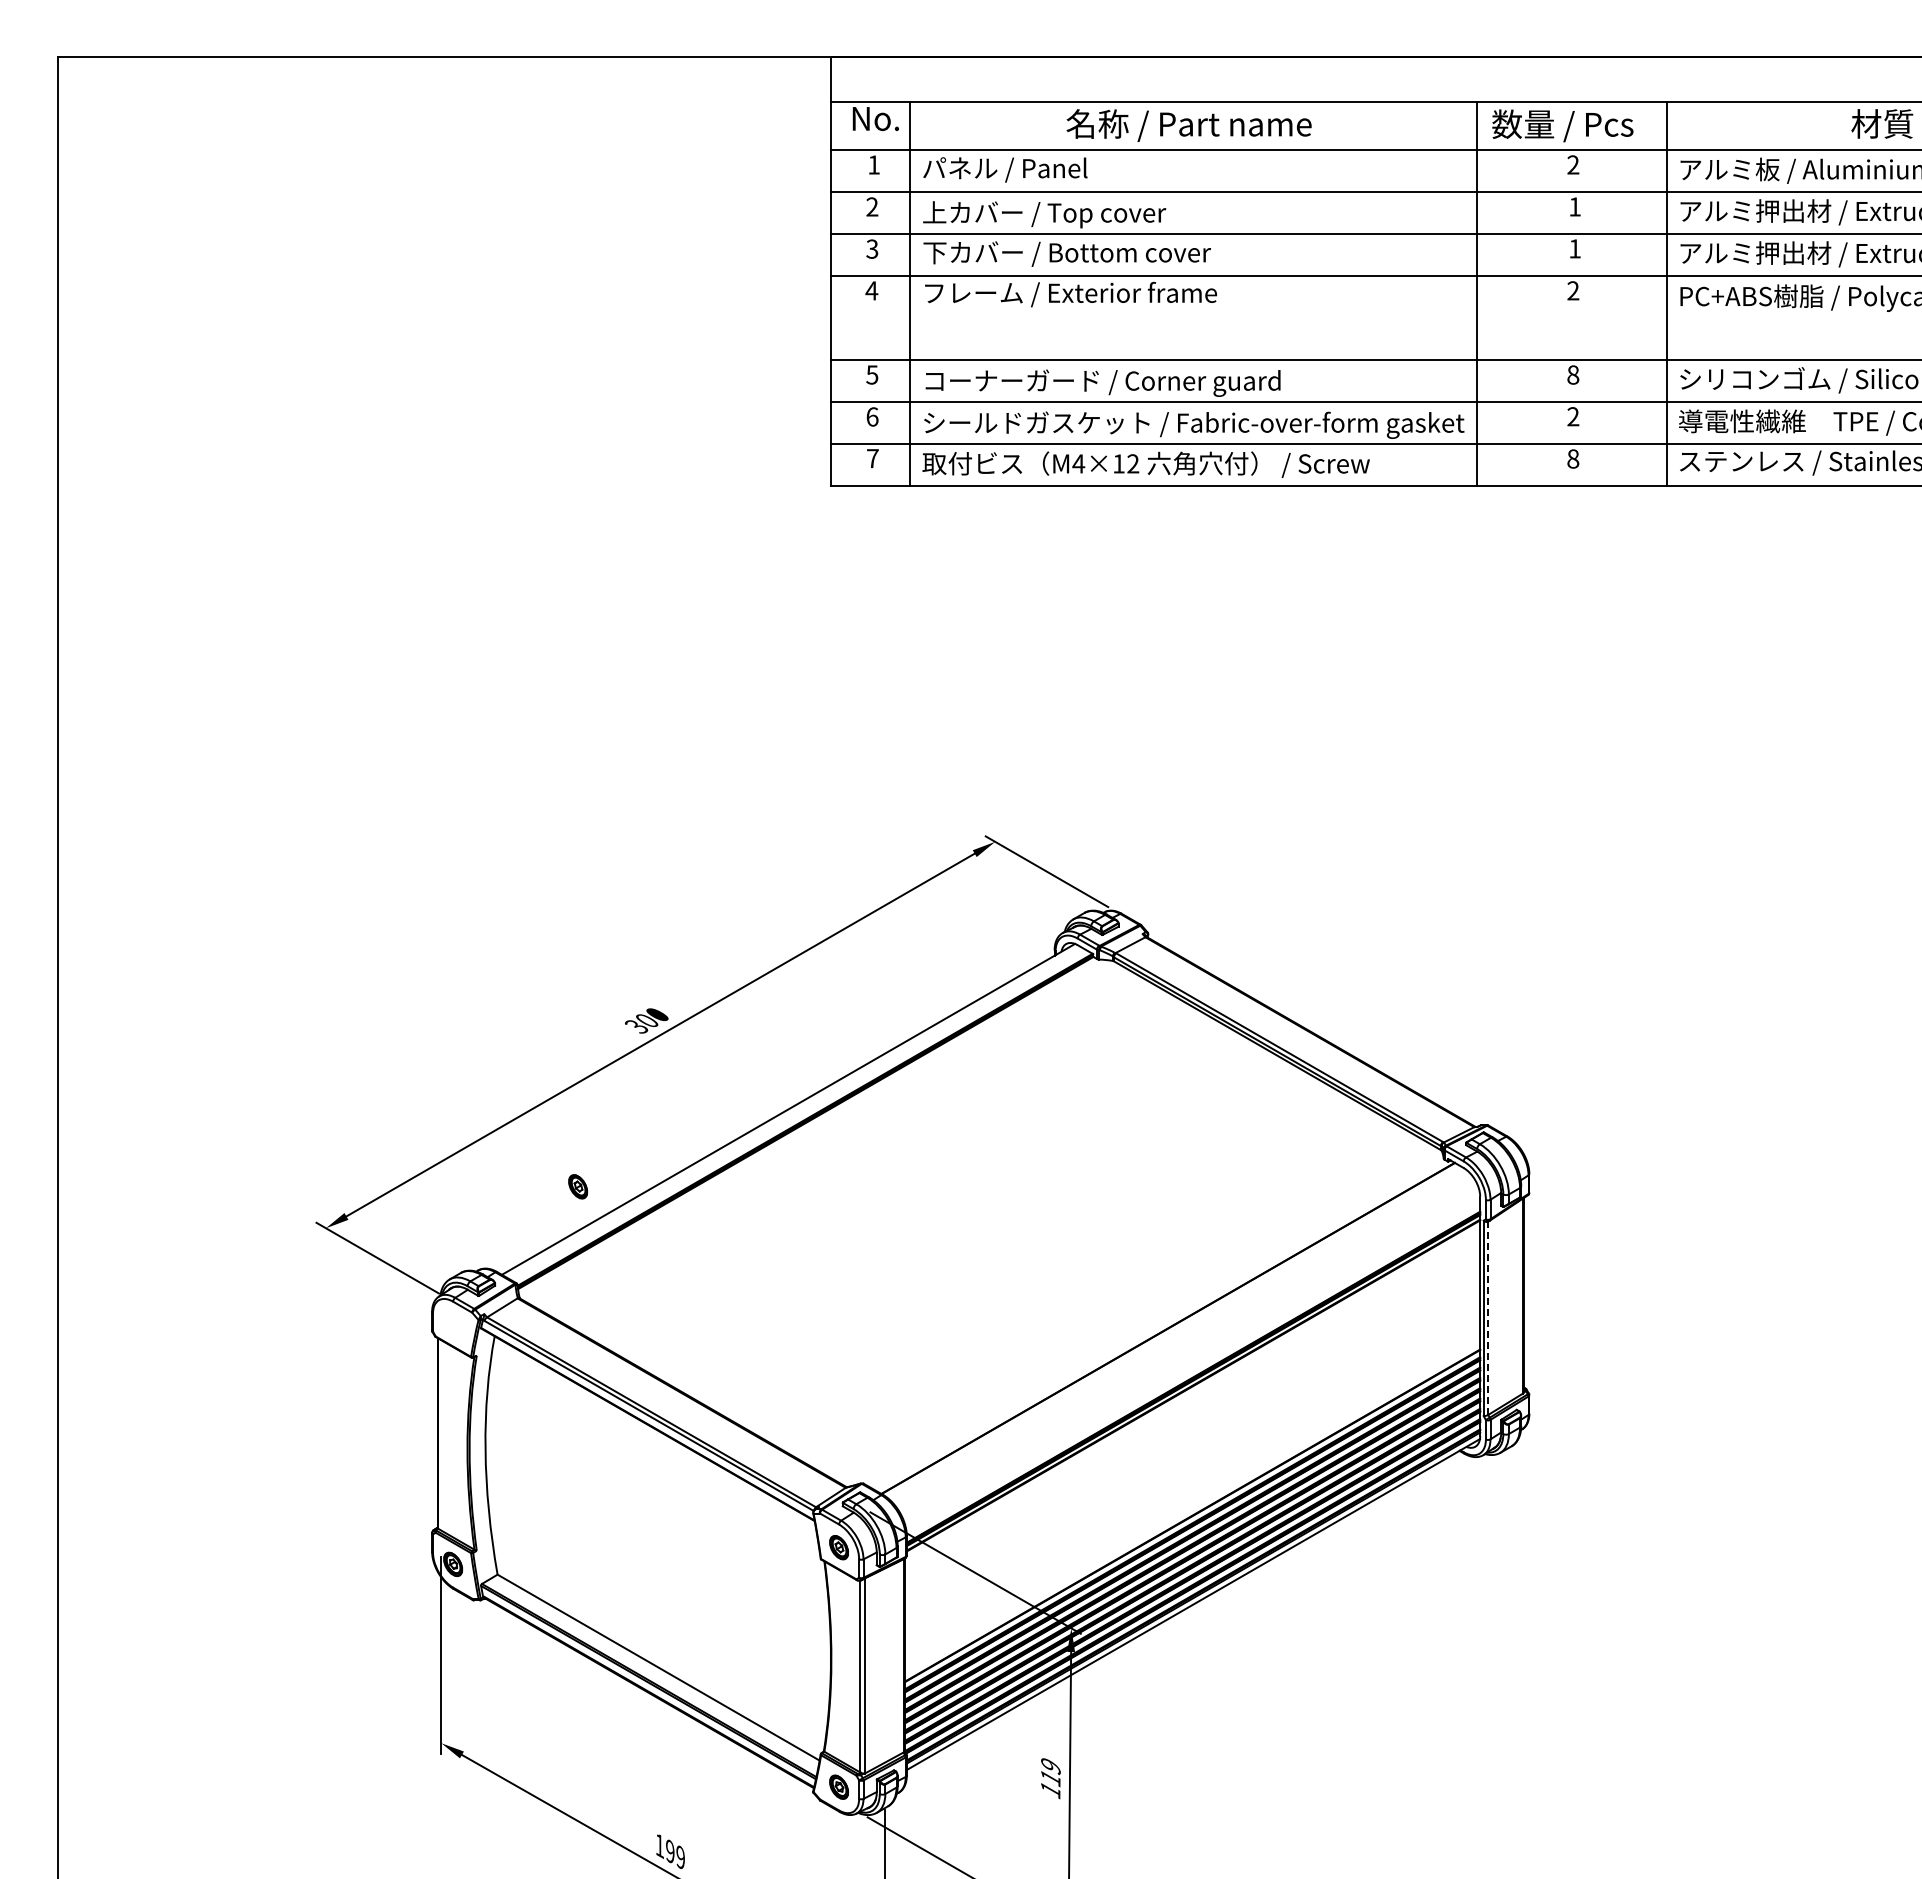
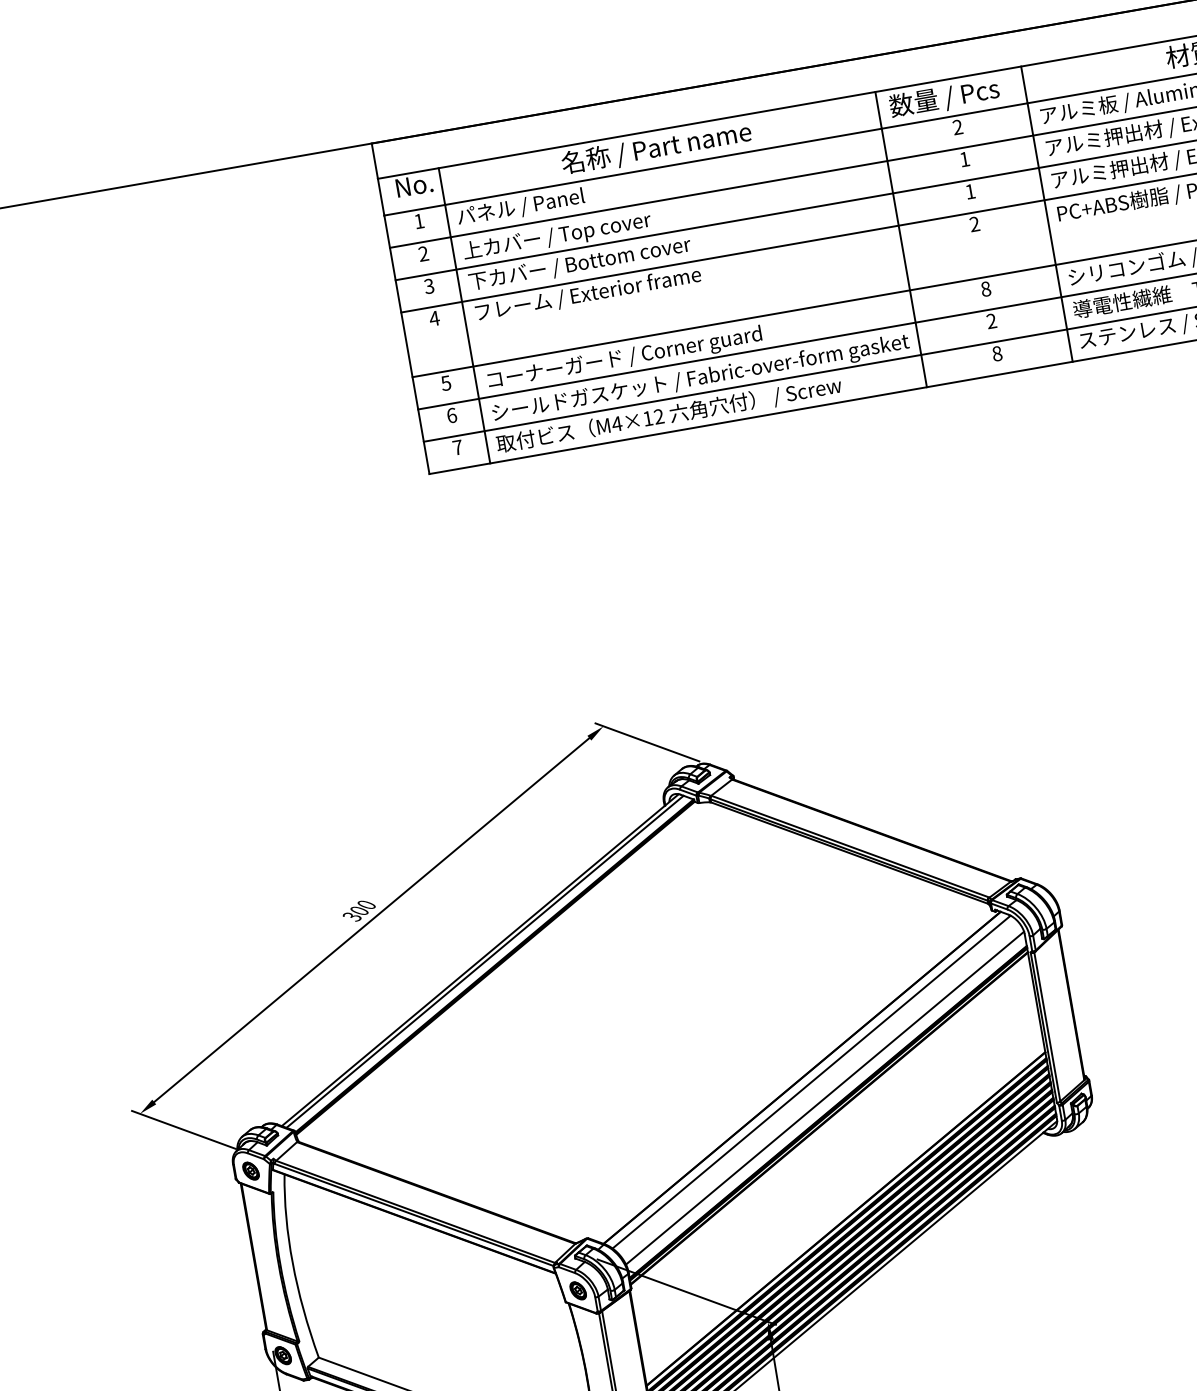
line: (793, 1112) -> (484, 961), added
part: (578, 1186) -> (251, 1170), moved
line: (1488, 1318) -> (1047, 1027), dashed -> solid
line: (1178, 1335) -> (811, 1081), added
line: (1192, 1358) -> (824, 1097), added

